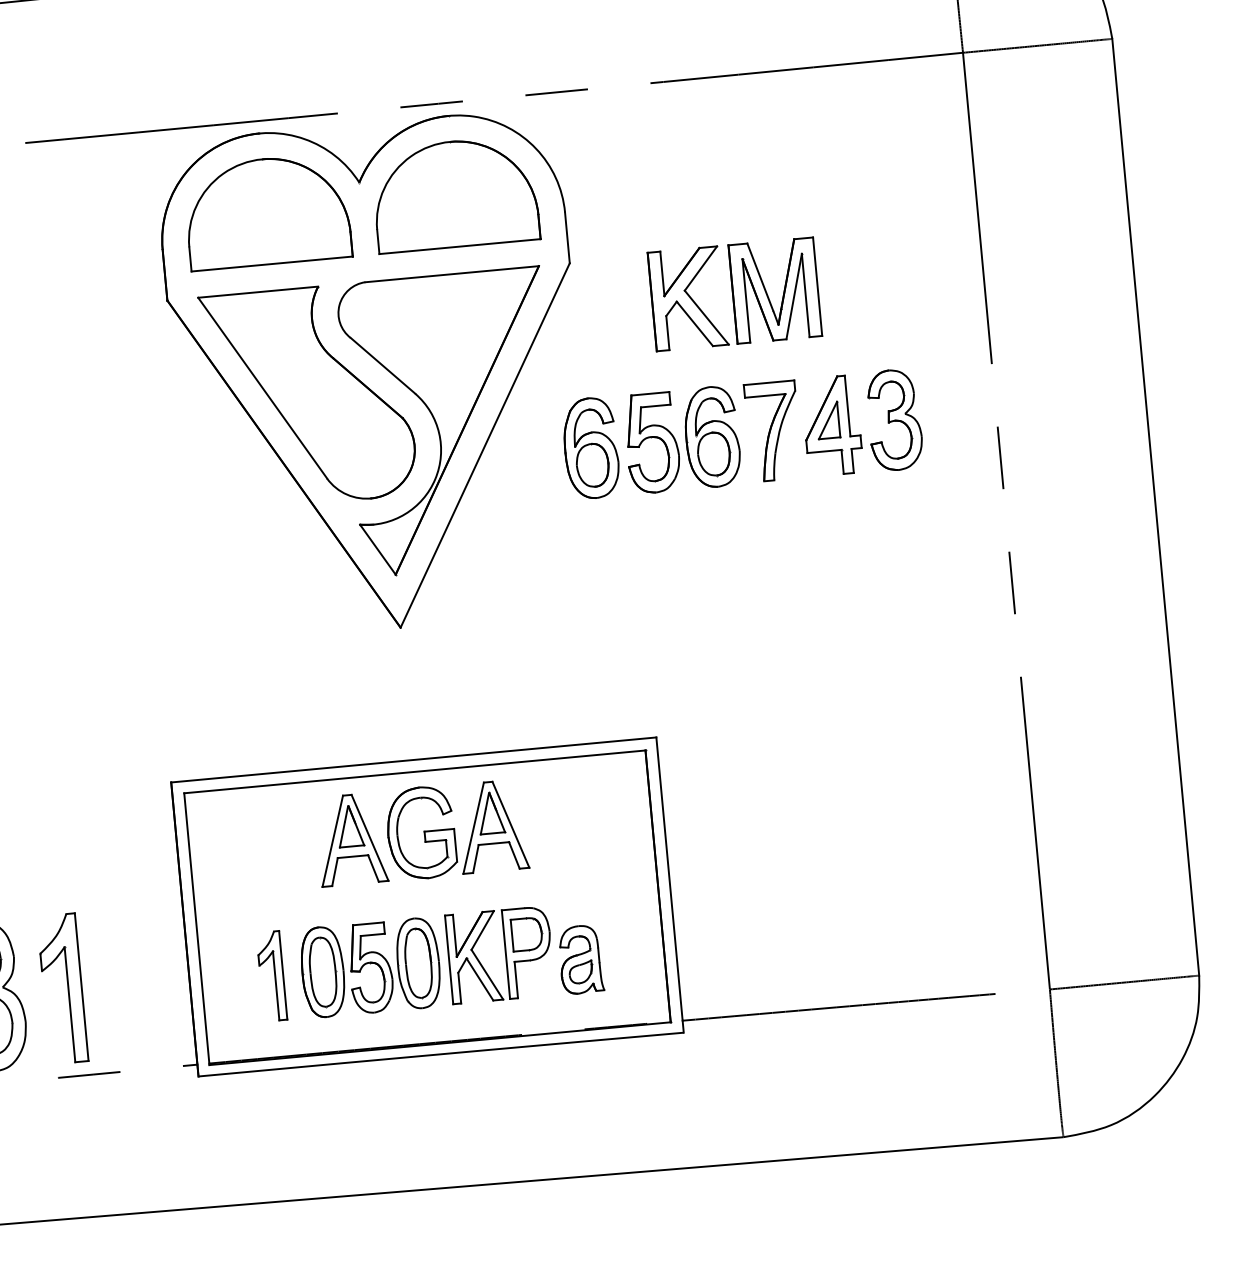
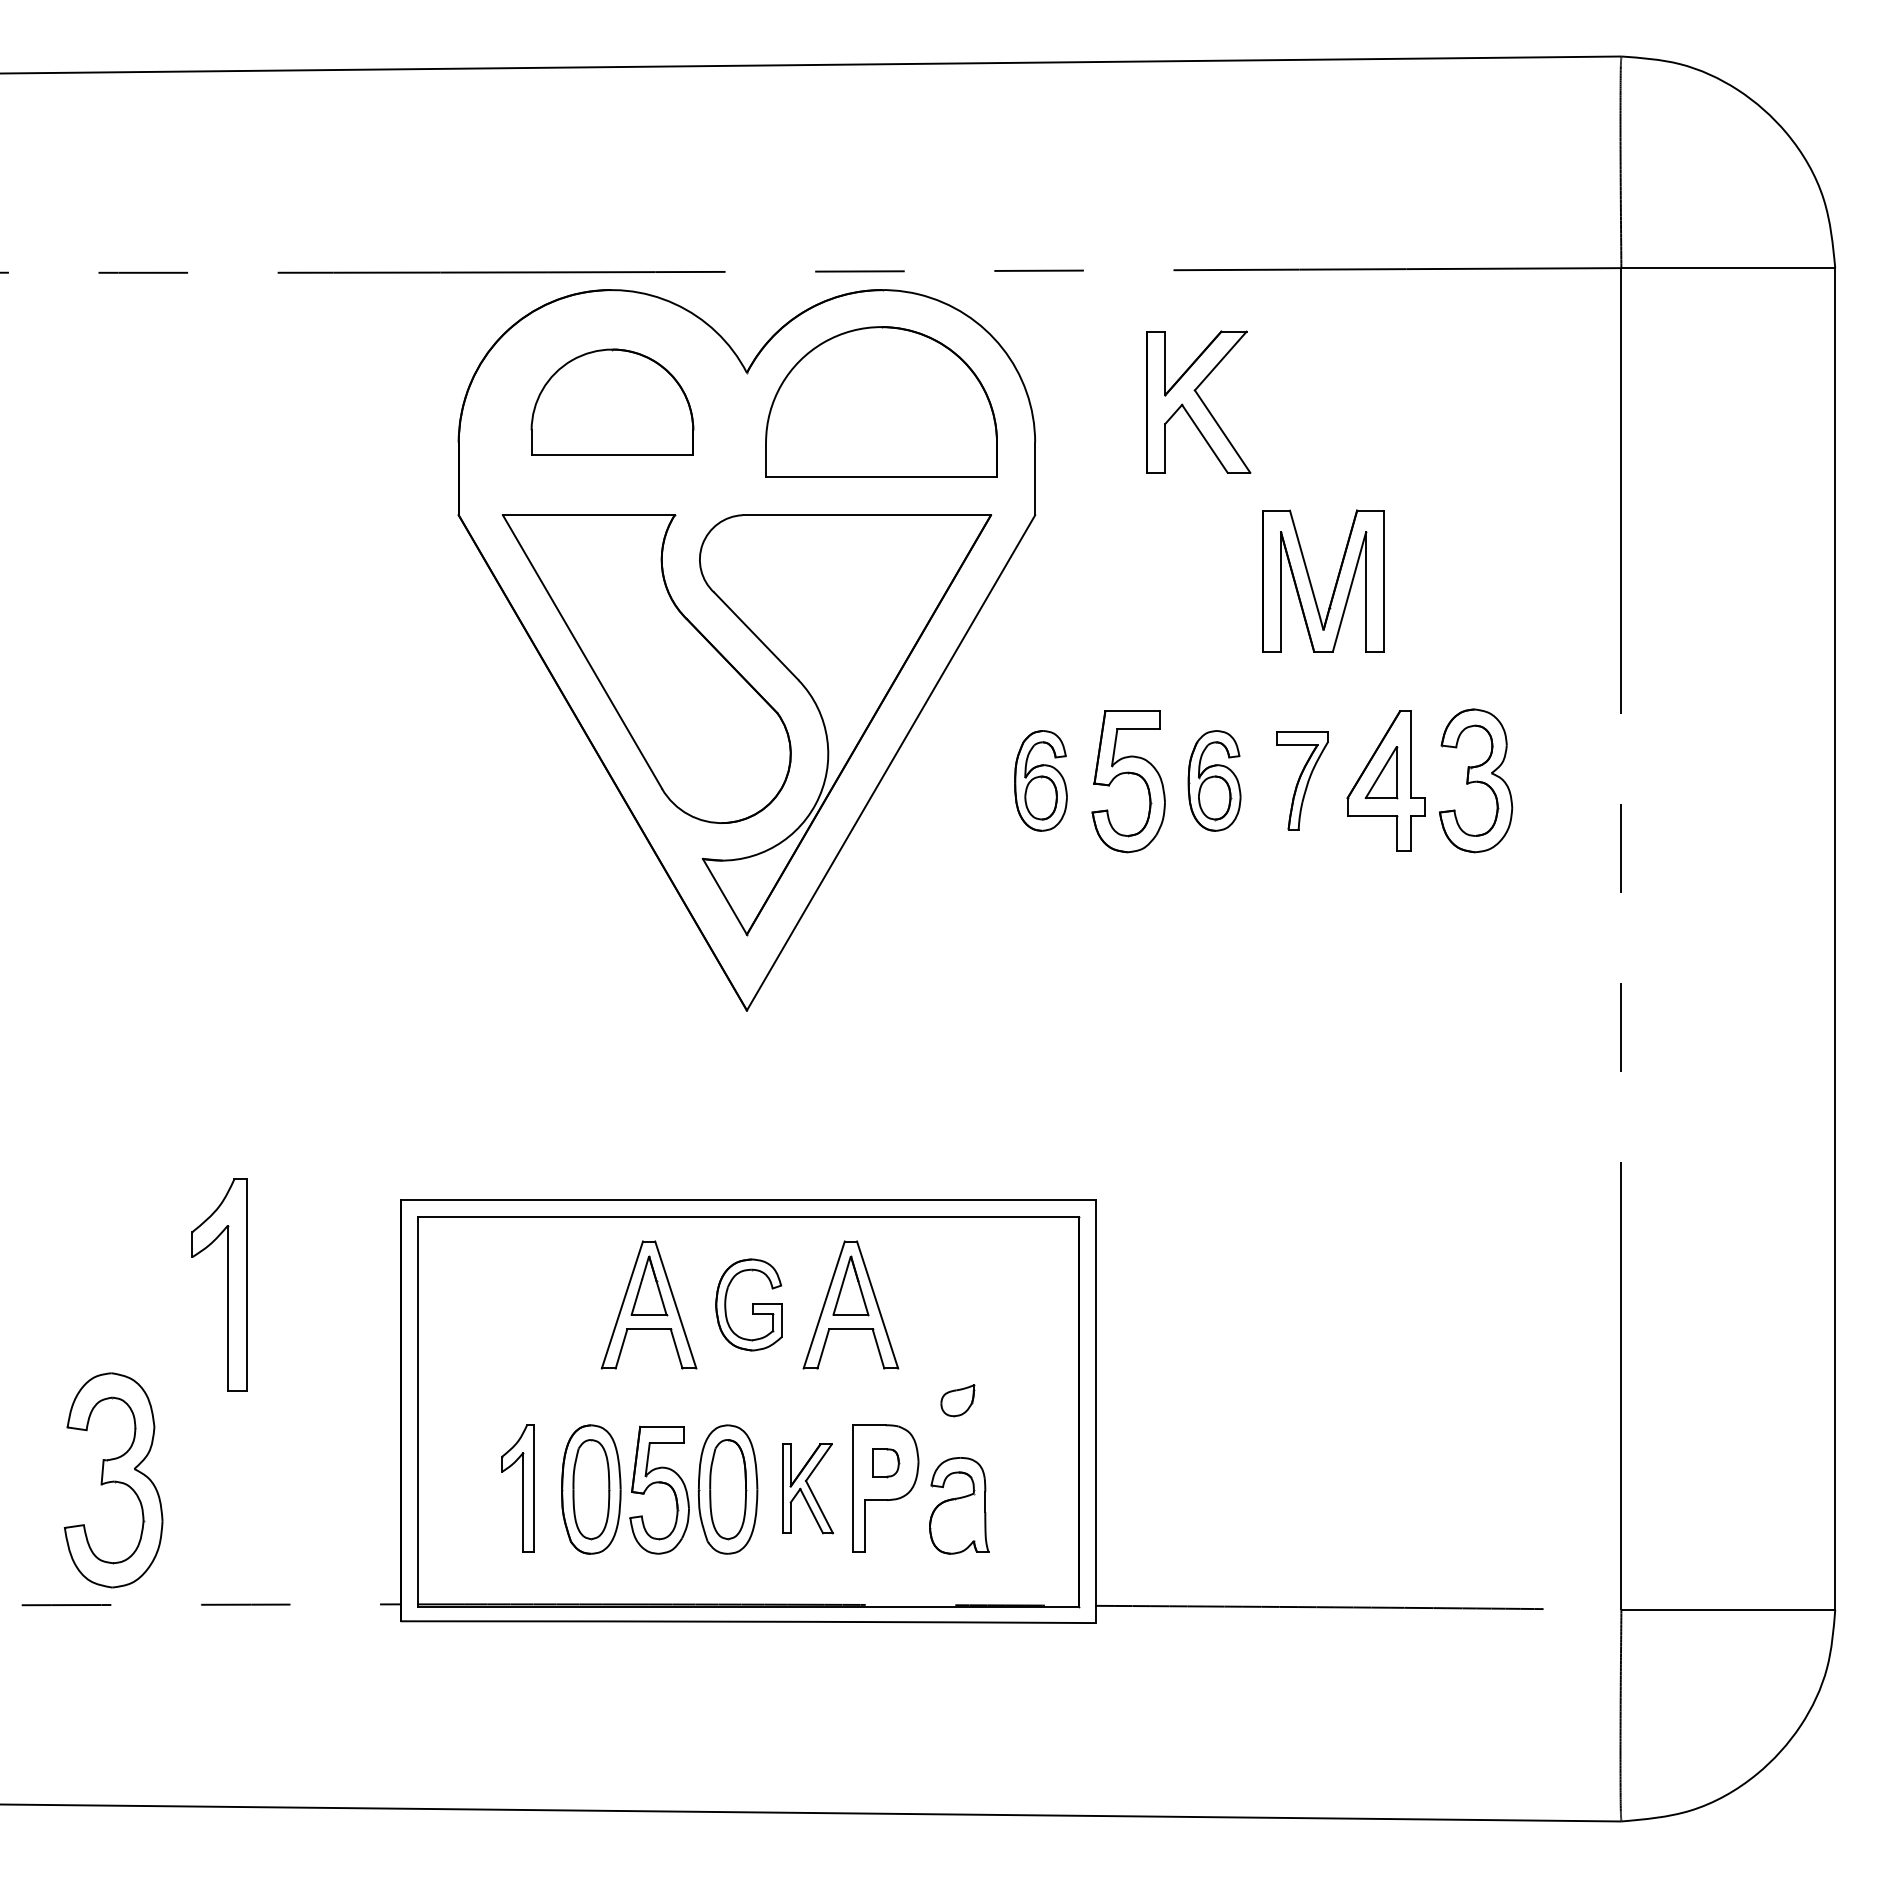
part: (267, 211) -> (612, 401), size x0.7
part: (688, 298) -> (1198, 401), moved
part: (773, 431) -> (1302, 780), size x0.7
part: (712, 436) -> (1214, 780), size x0.7
part: (590, 448) -> (1040, 780), size x0.7
part: (420, 832) -> (748, 1304), size x0.7
part: (527, 934) -> (886, 1463), size x0.6
part: (473, 957) -> (807, 1488), size x0.7
part: (580, 972) -> (957, 1400), moved
part: (68, 988) -> (227, 1284), moved

